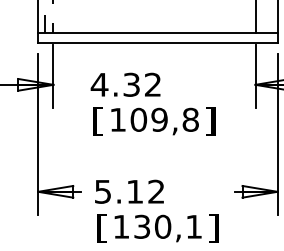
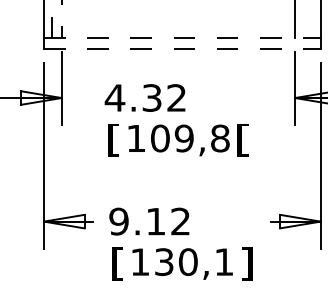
line: (157, 33) -> (181, 38), solid -> dashed
line: (157, 42) -> (181, 49), solid -> dashed
text: (210, 121) -> (243, 140), ] -> [
text: (102, 191) -> (118, 221), 5.12 -> 9.12

